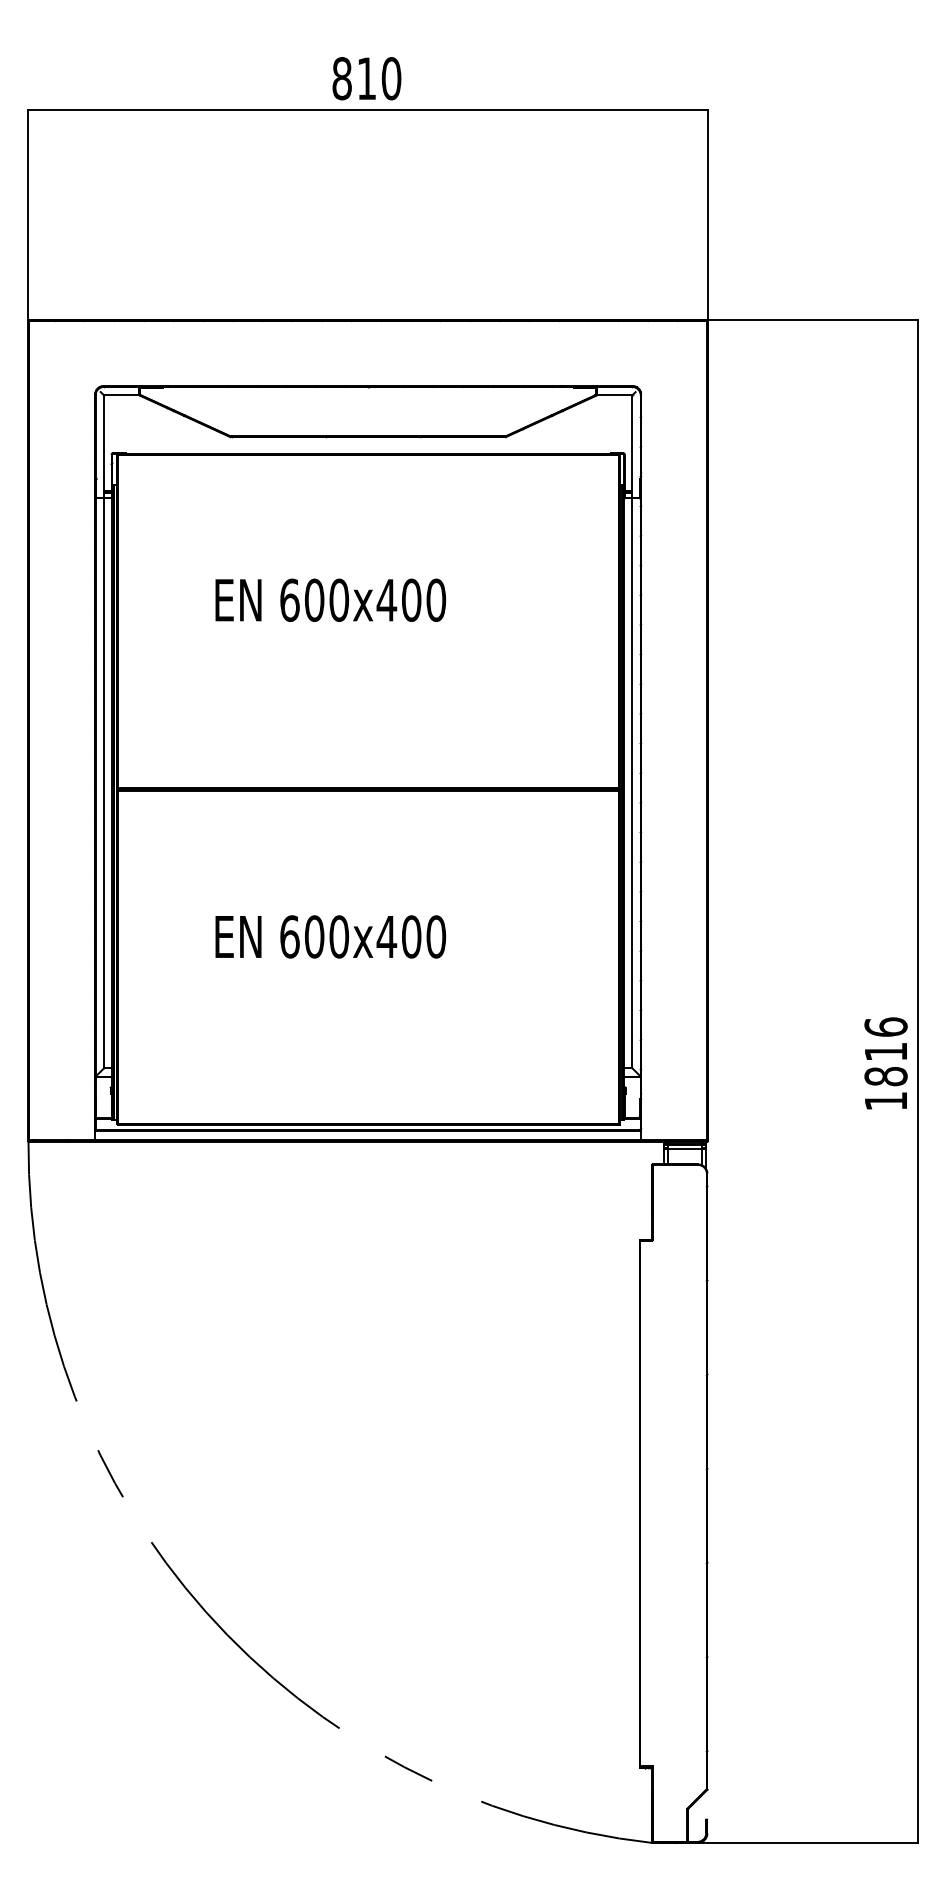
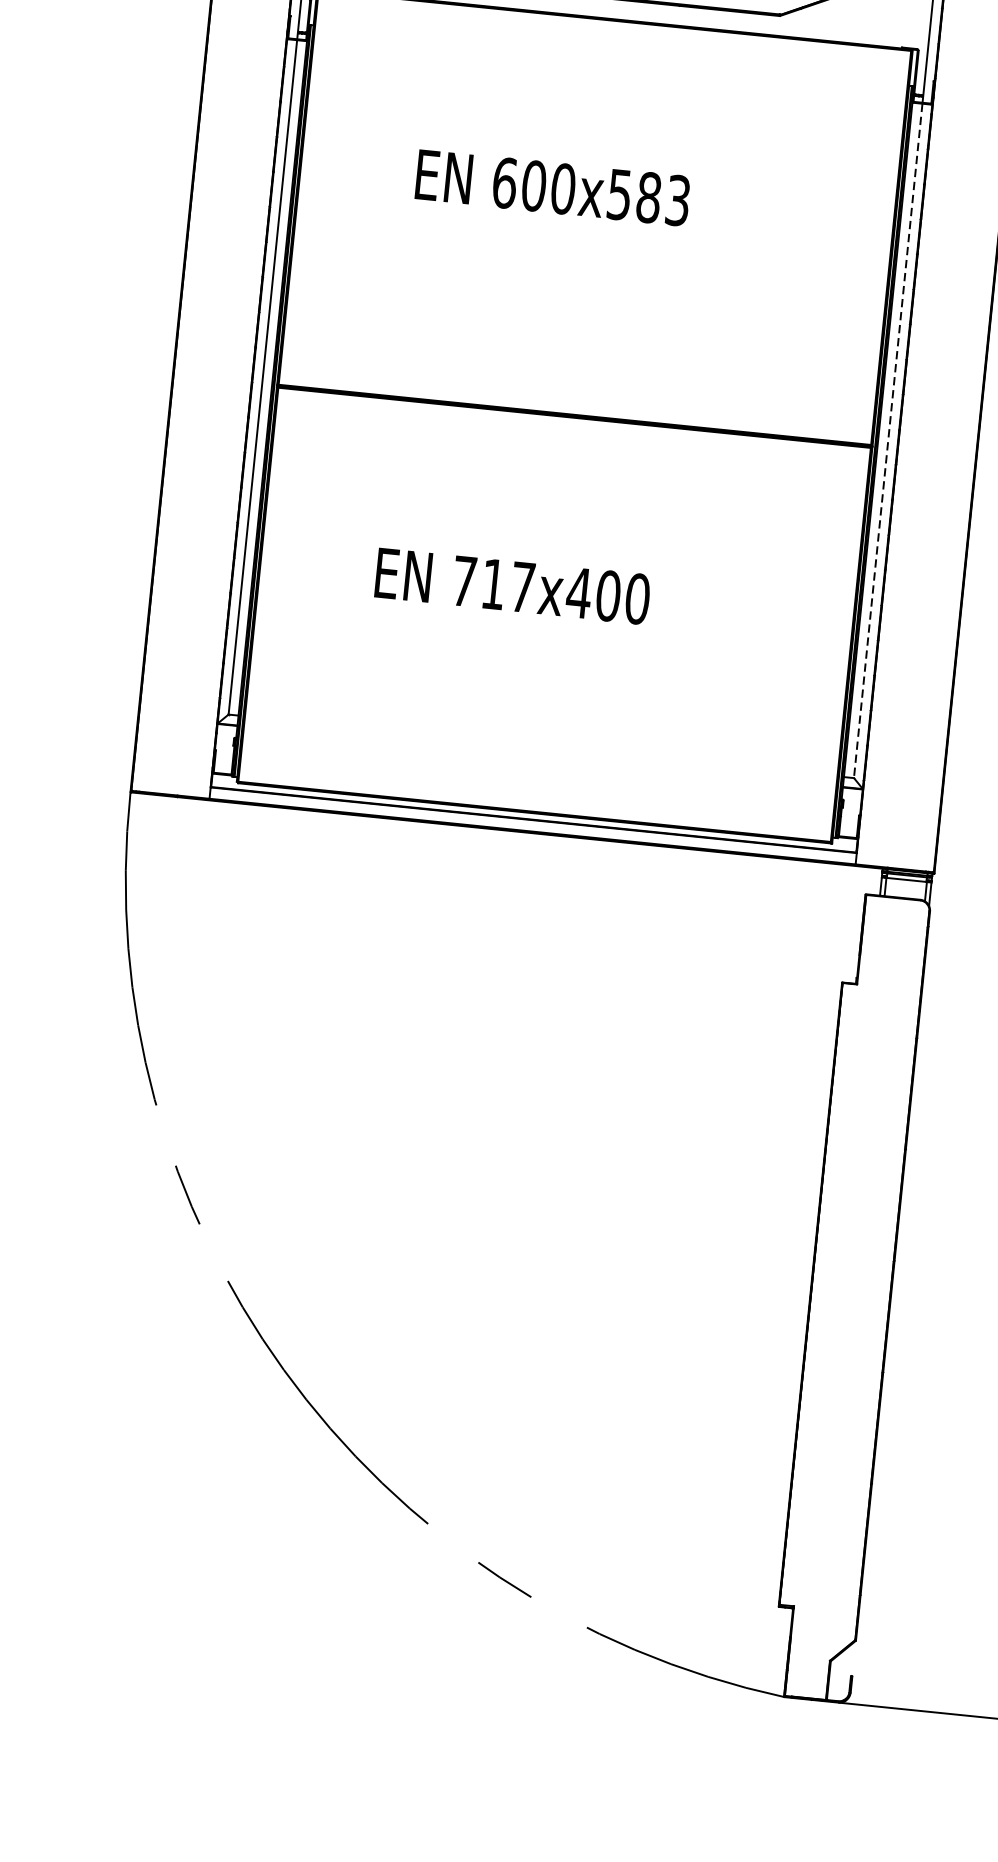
text: (411, 599) -> (648, 196), 600x400 -> 600x583
line: (632, 783) -> (888, 441), solid -> dashed
text: (314, 936) -> (493, 583), 600x400 -> 717x400

